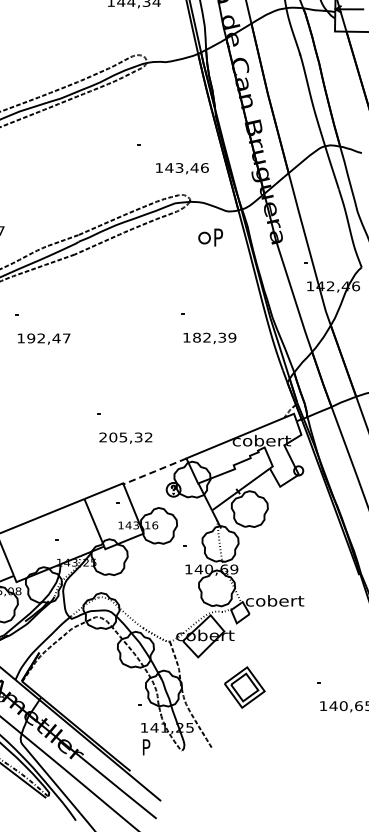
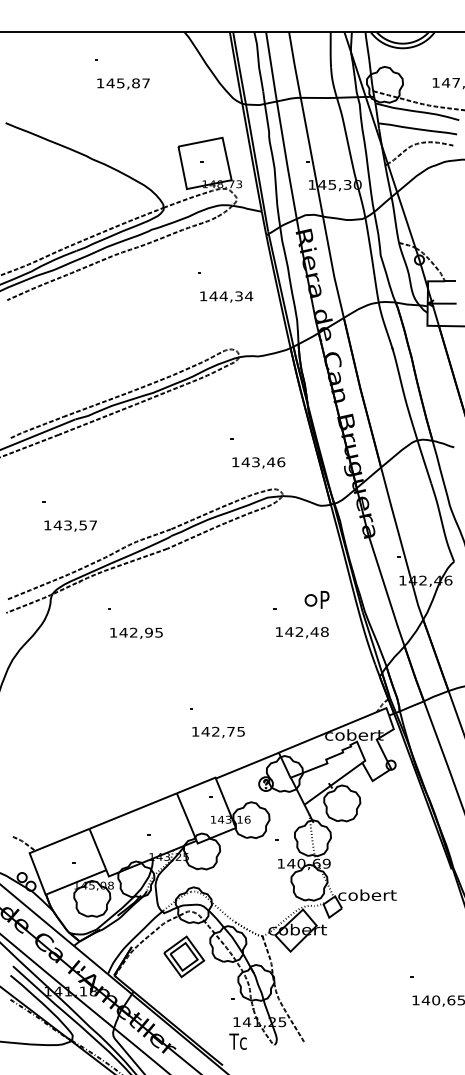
text: (182, 168) -> (258, 462), moved
part: (210, 237) -> (316, 599), moved
text: (214, 337) -> (306, 631), 182,39 -> 142,48
text: (48, 338) -> (140, 632), 192,47 -> 142,95
text: (125, 437) -> (217, 731), 205,32 -> 142,75
line: (155, 471) -> (247, 765), dashed -> solid
part: (245, 687) -> (184, 956), moved
text: (145, 747) -> (237, 1041), P -> Tc

